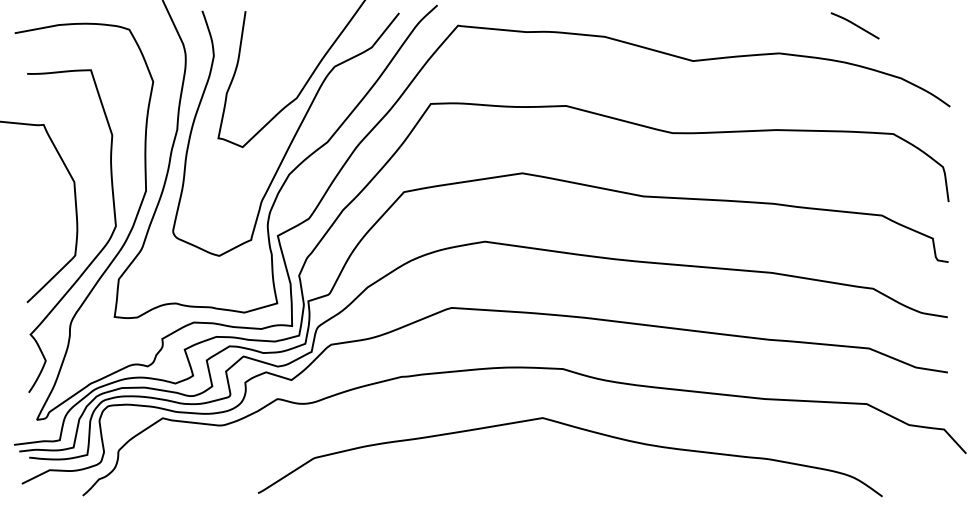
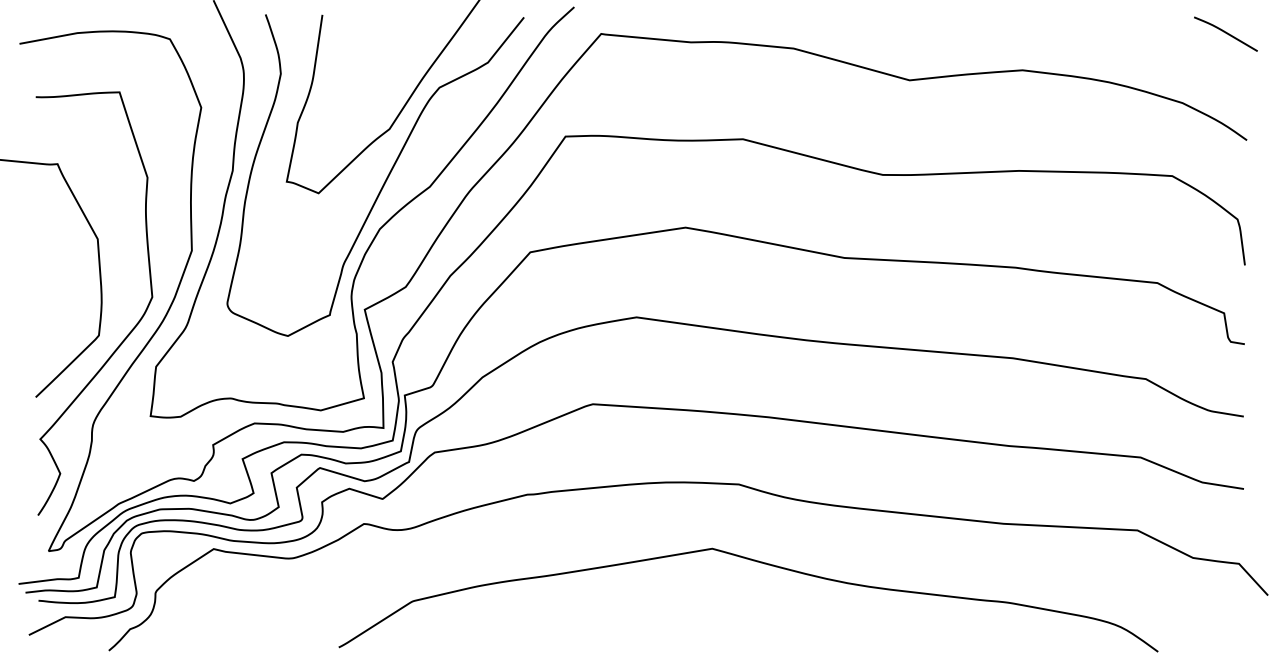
curve: (854, 25) -> (1225, 33), moved

